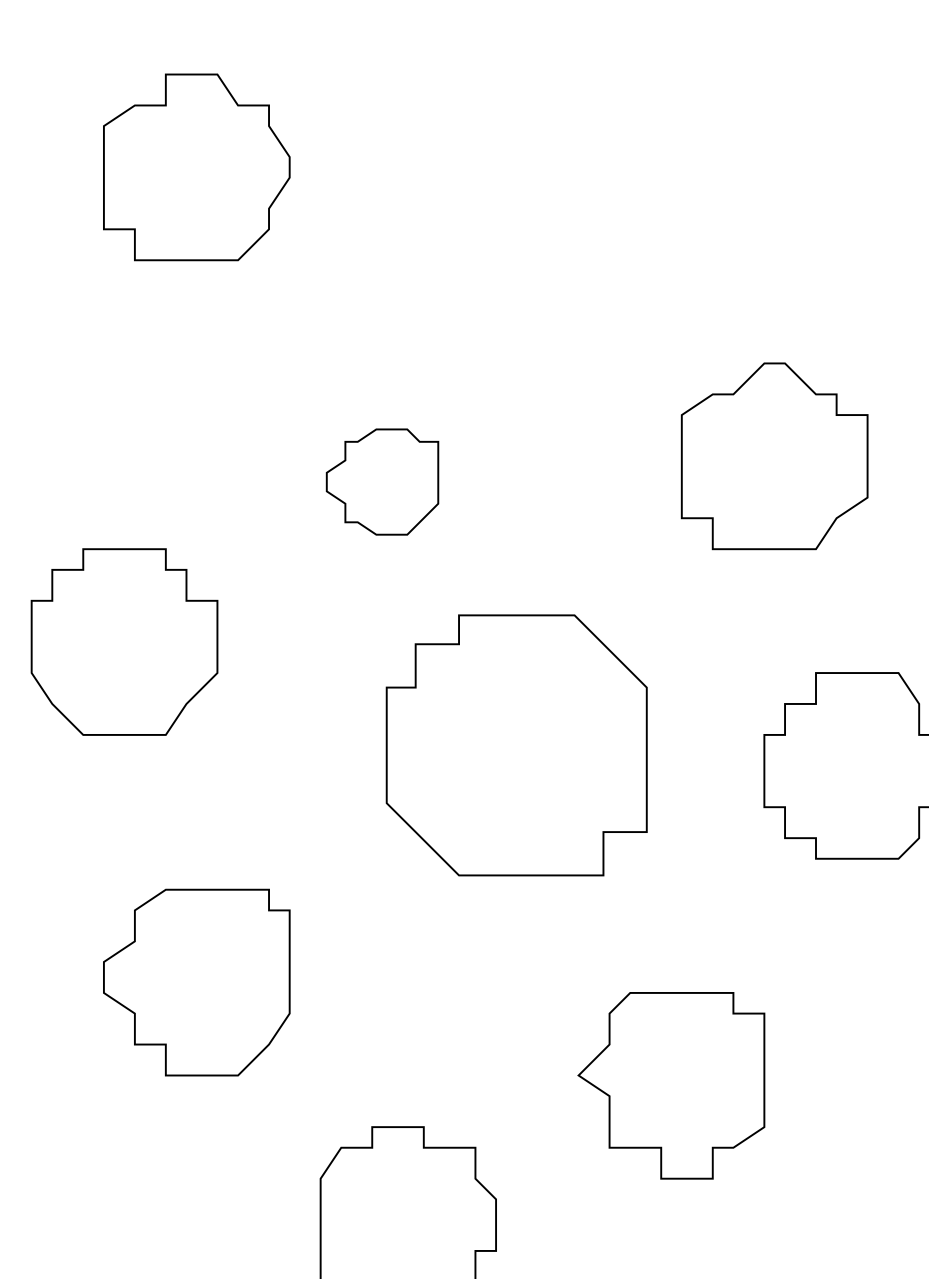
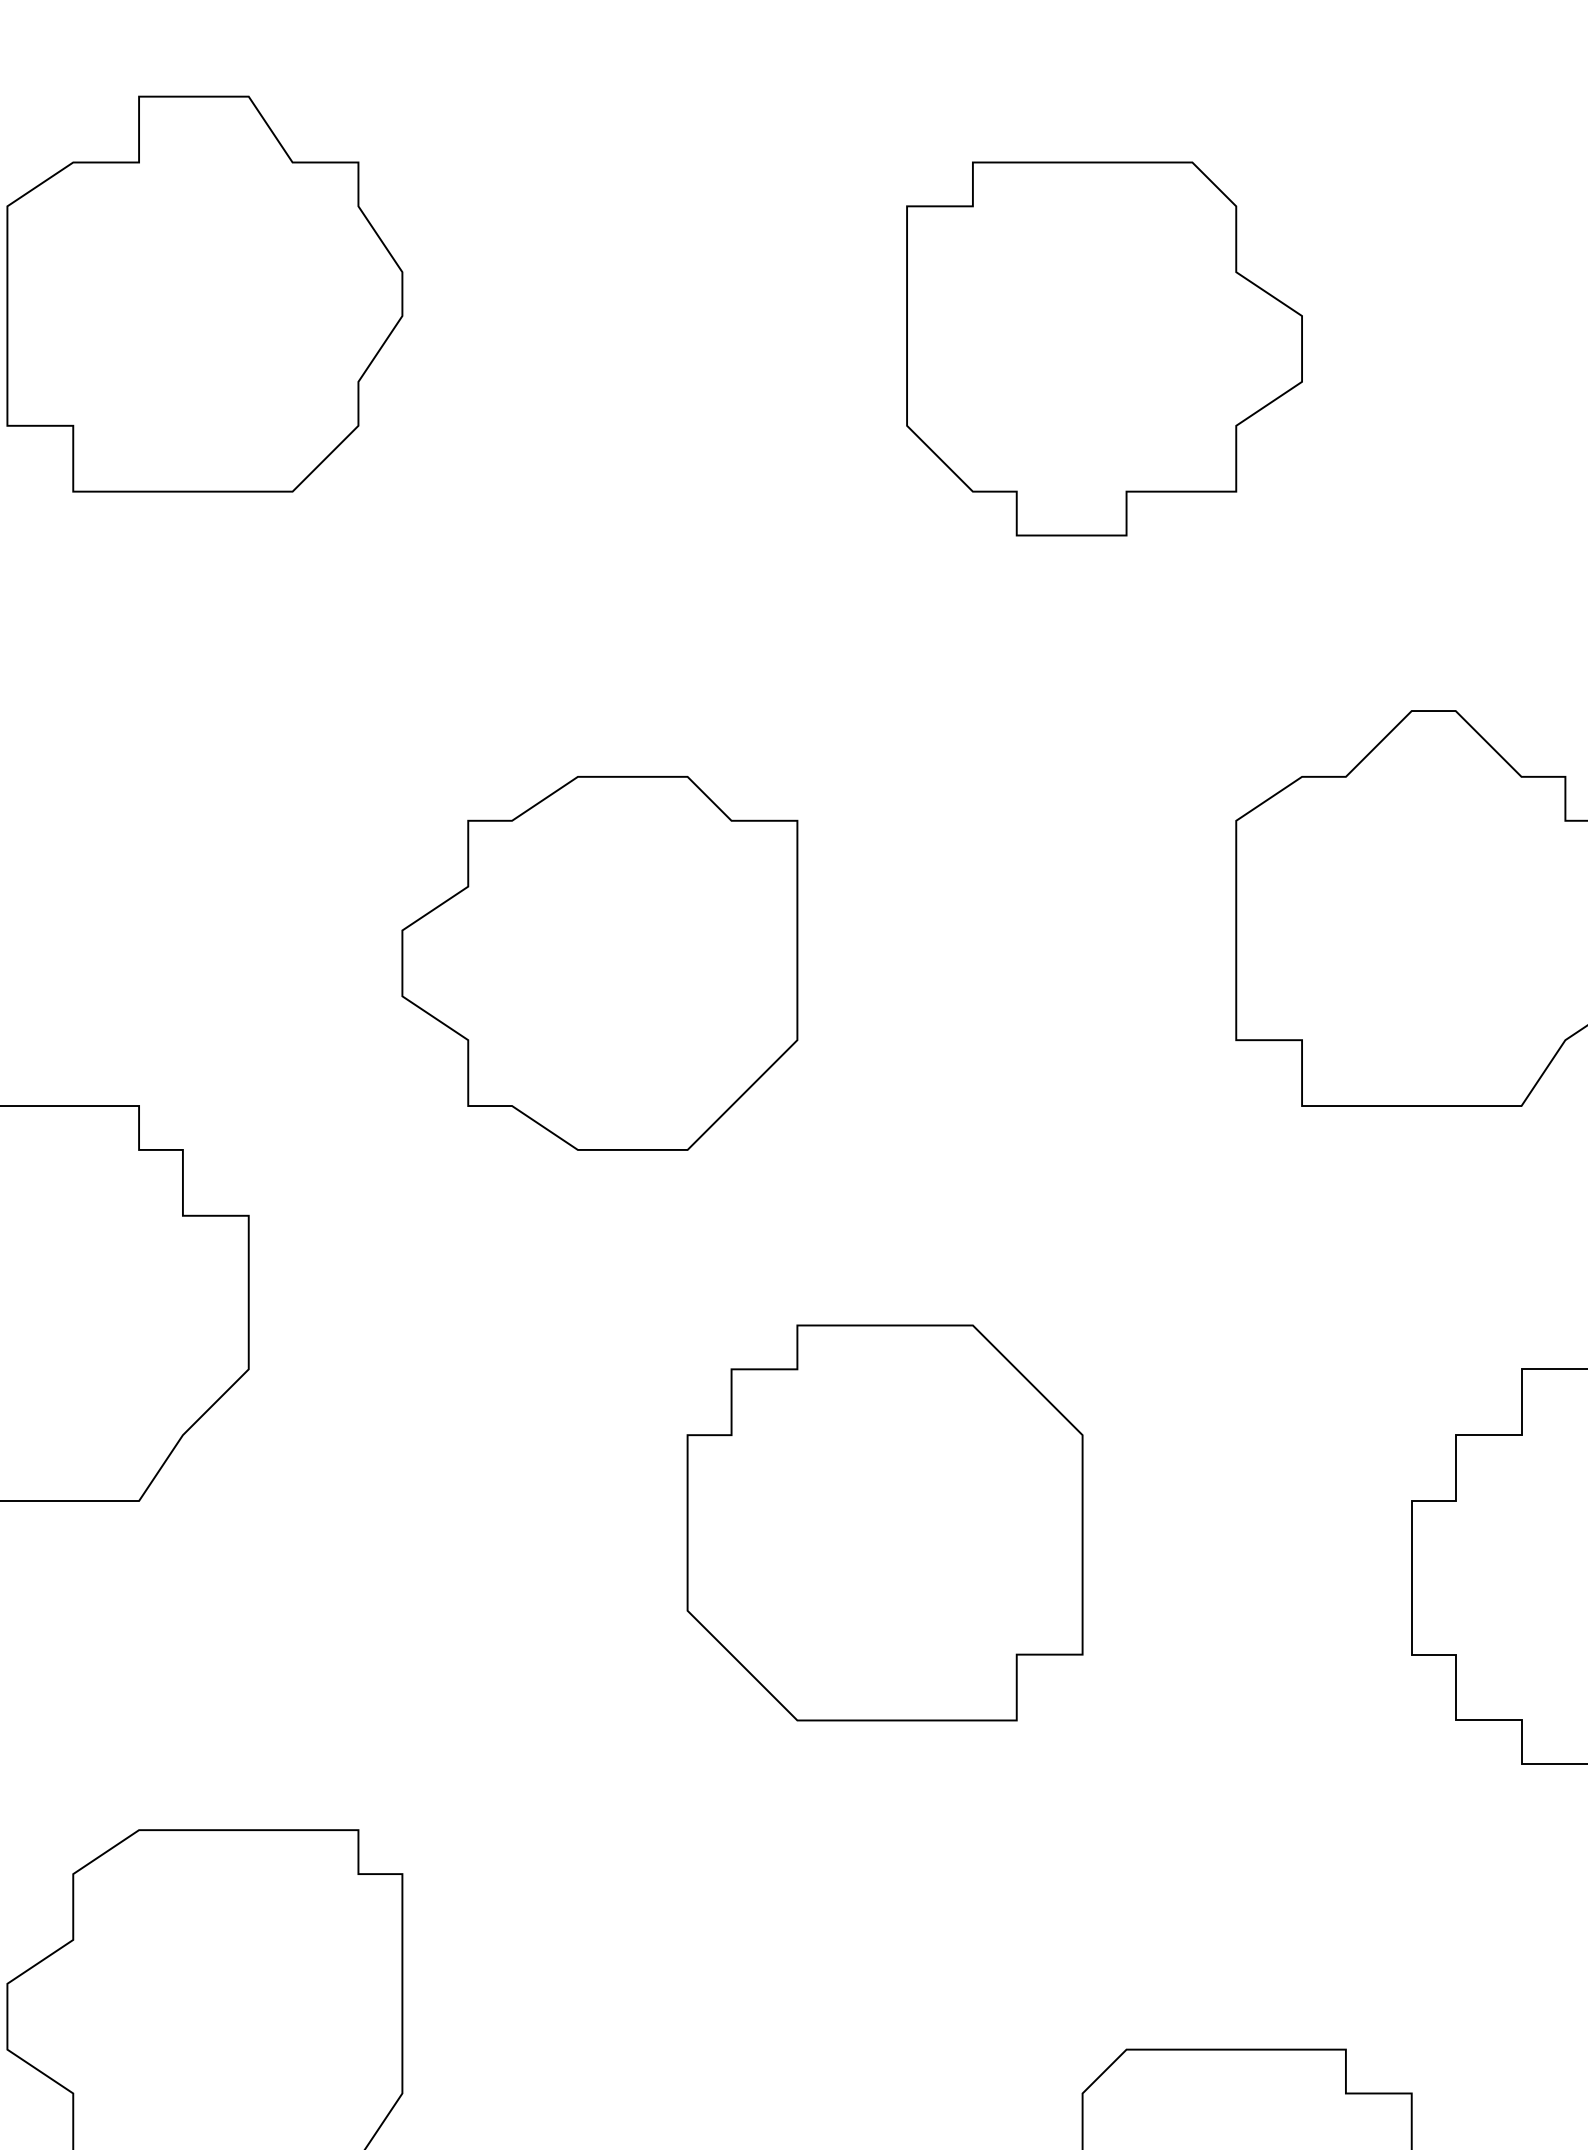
part: (619, 192) -> (1103, 347), added
part: (382, 481) -> (599, 962), size x1.67
part: (516, 744) -> (884, 1521), size x0.71

